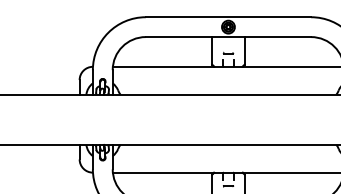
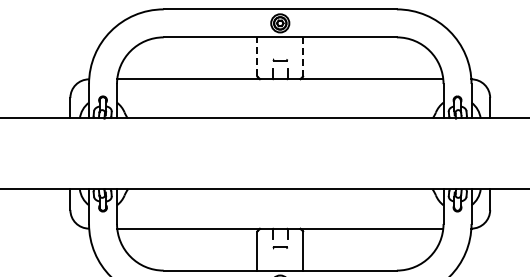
line: (212, 50) -> (257, 56), solid -> dashed
line: (244, 51) -> (303, 57), solid -> dashed

